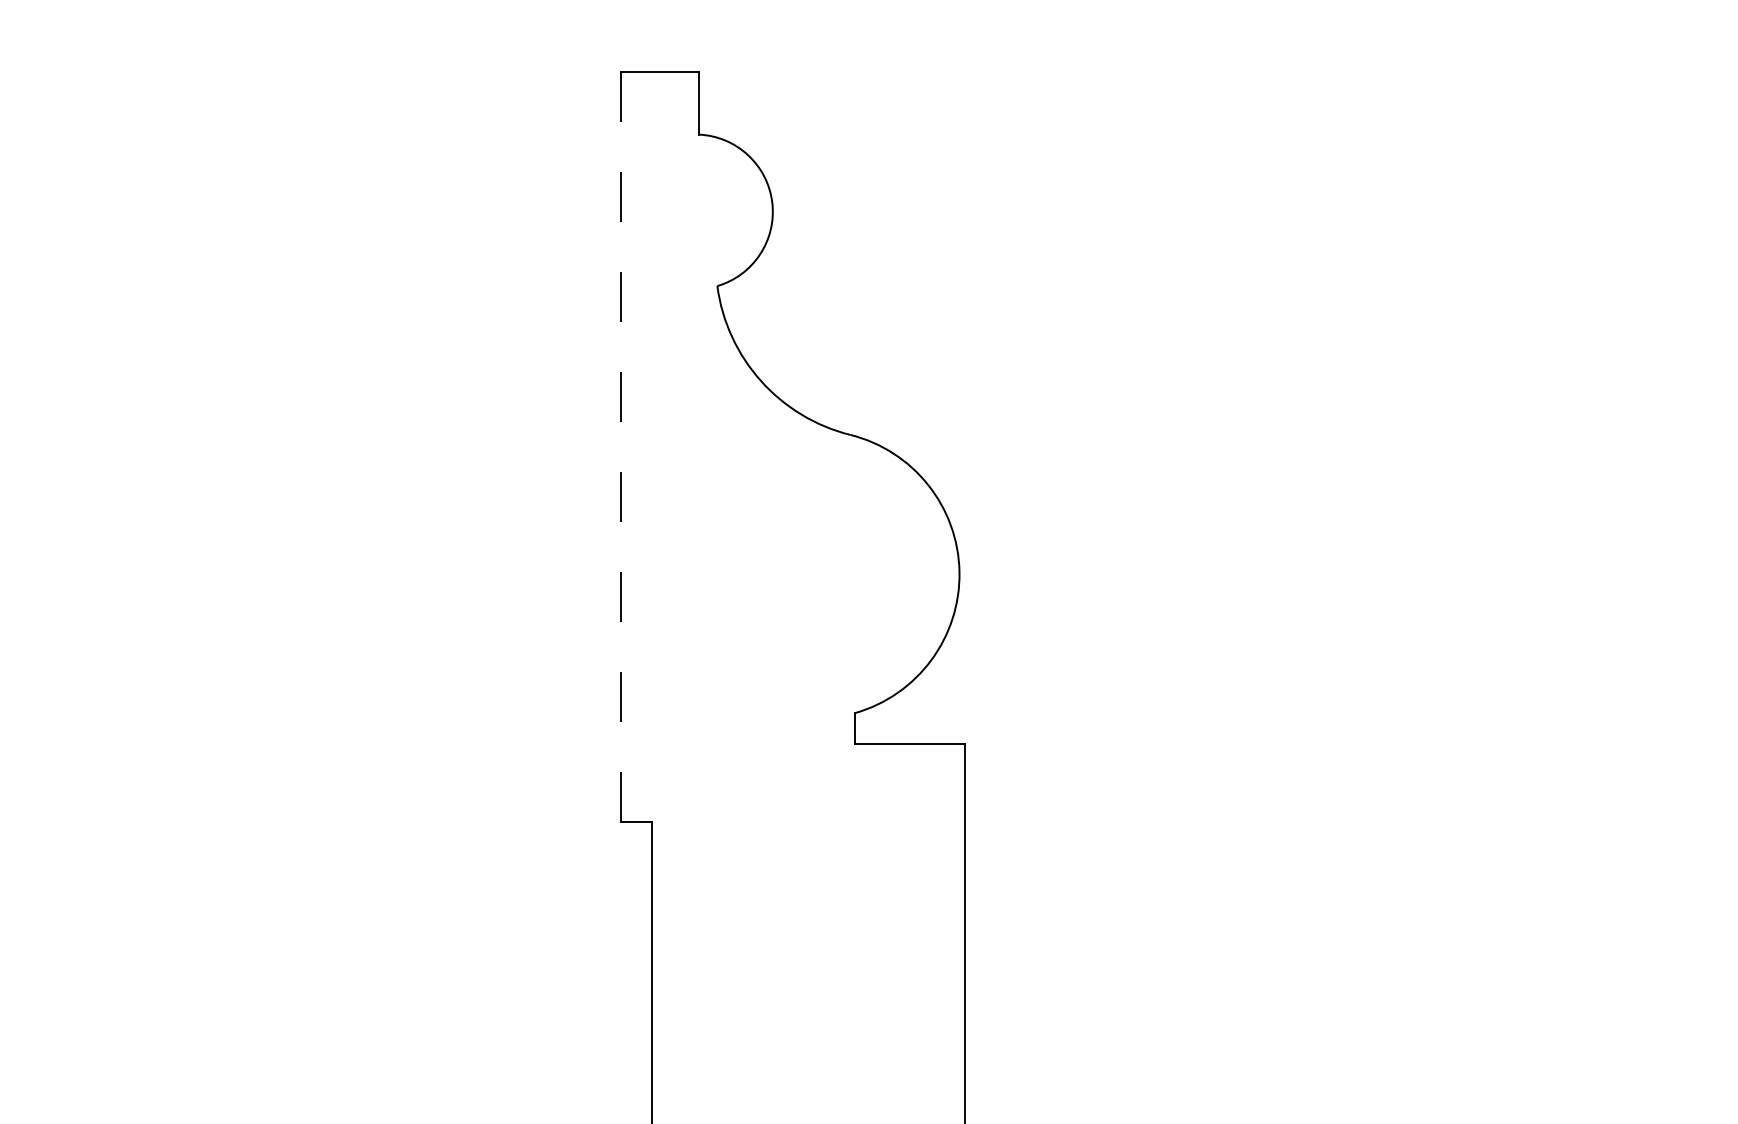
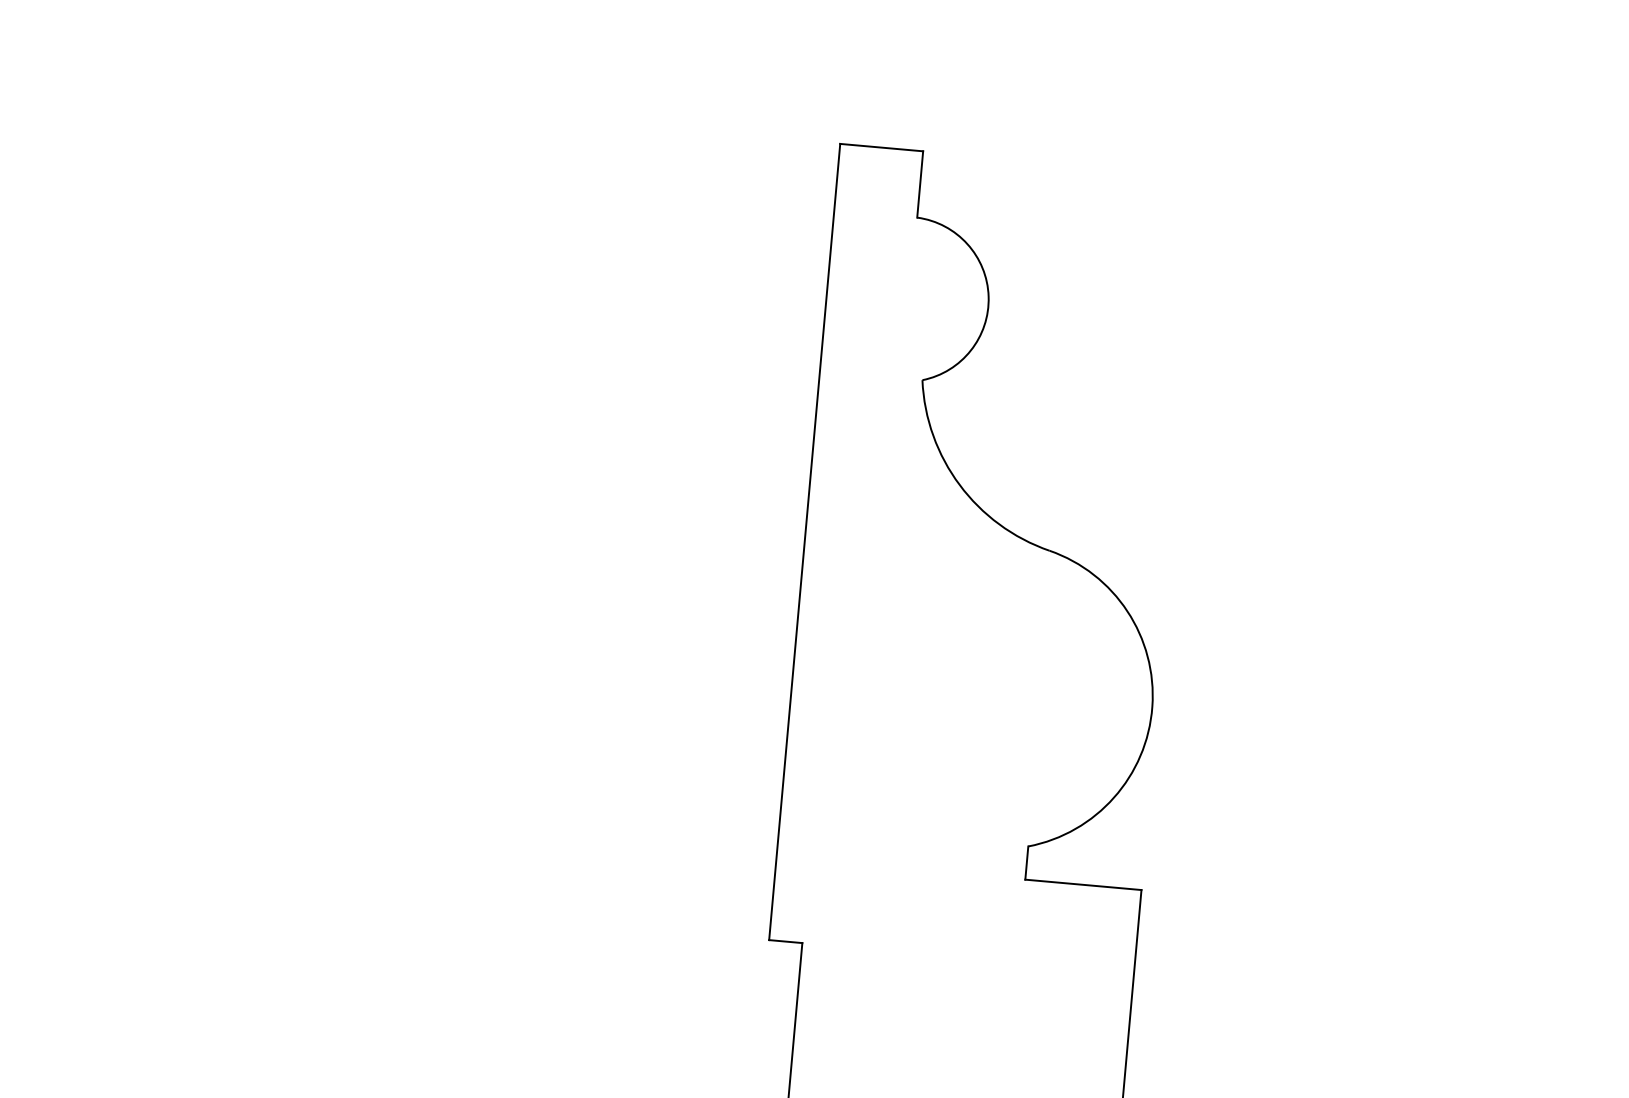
line: (620, 447) -> (804, 542), dashed -> solid

